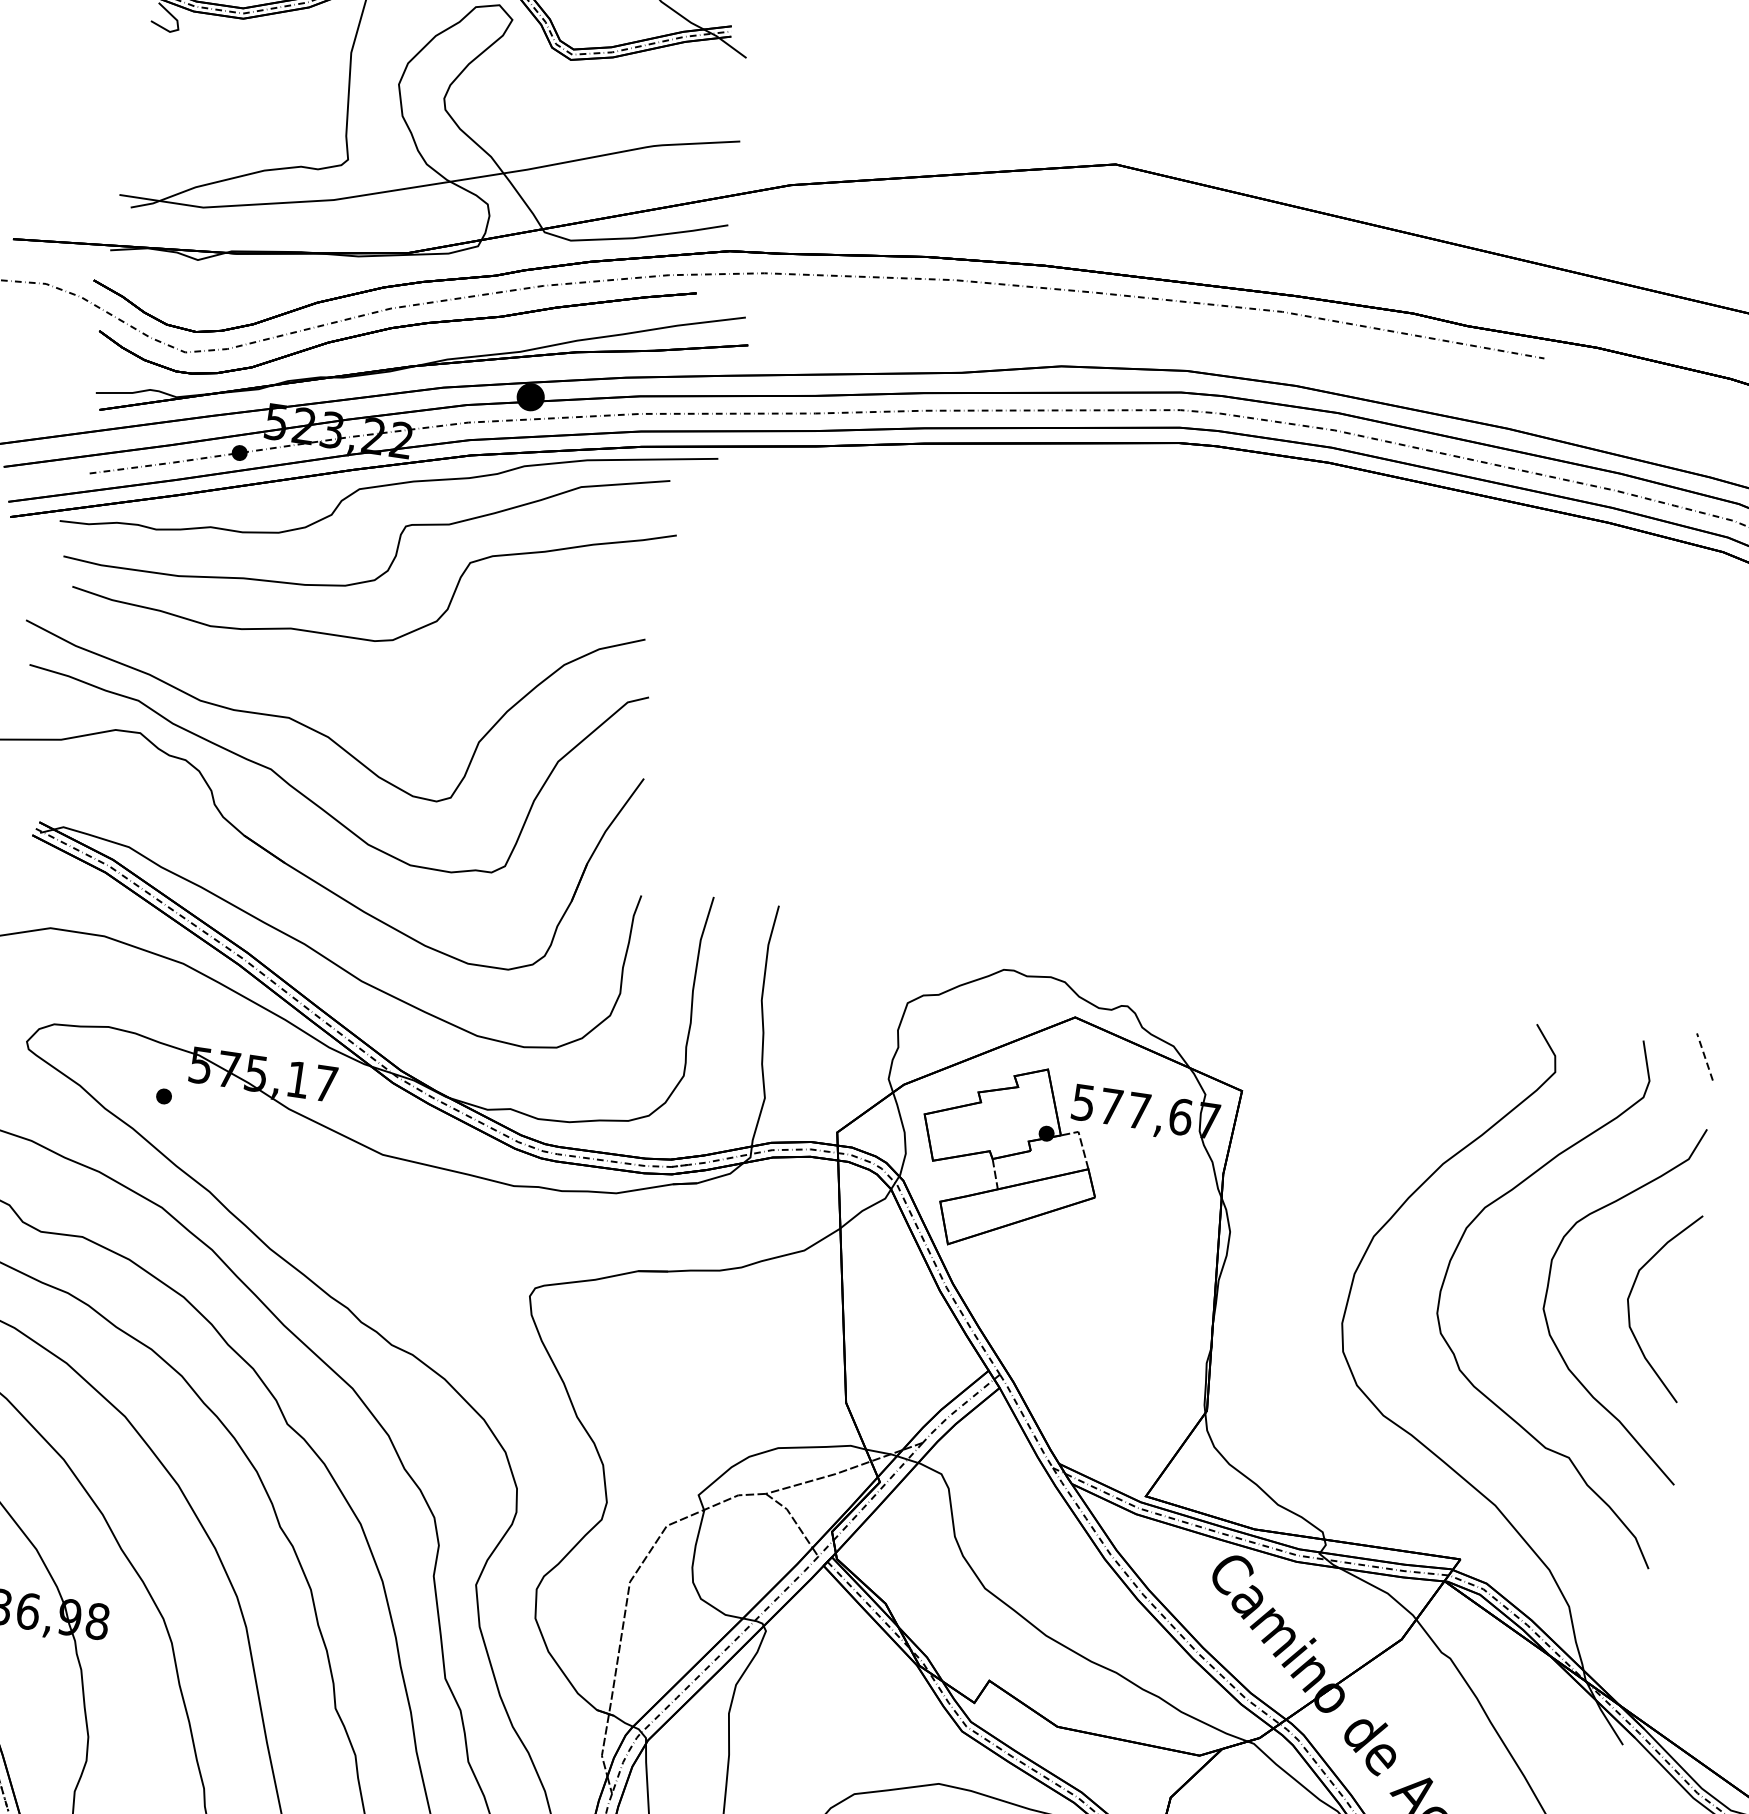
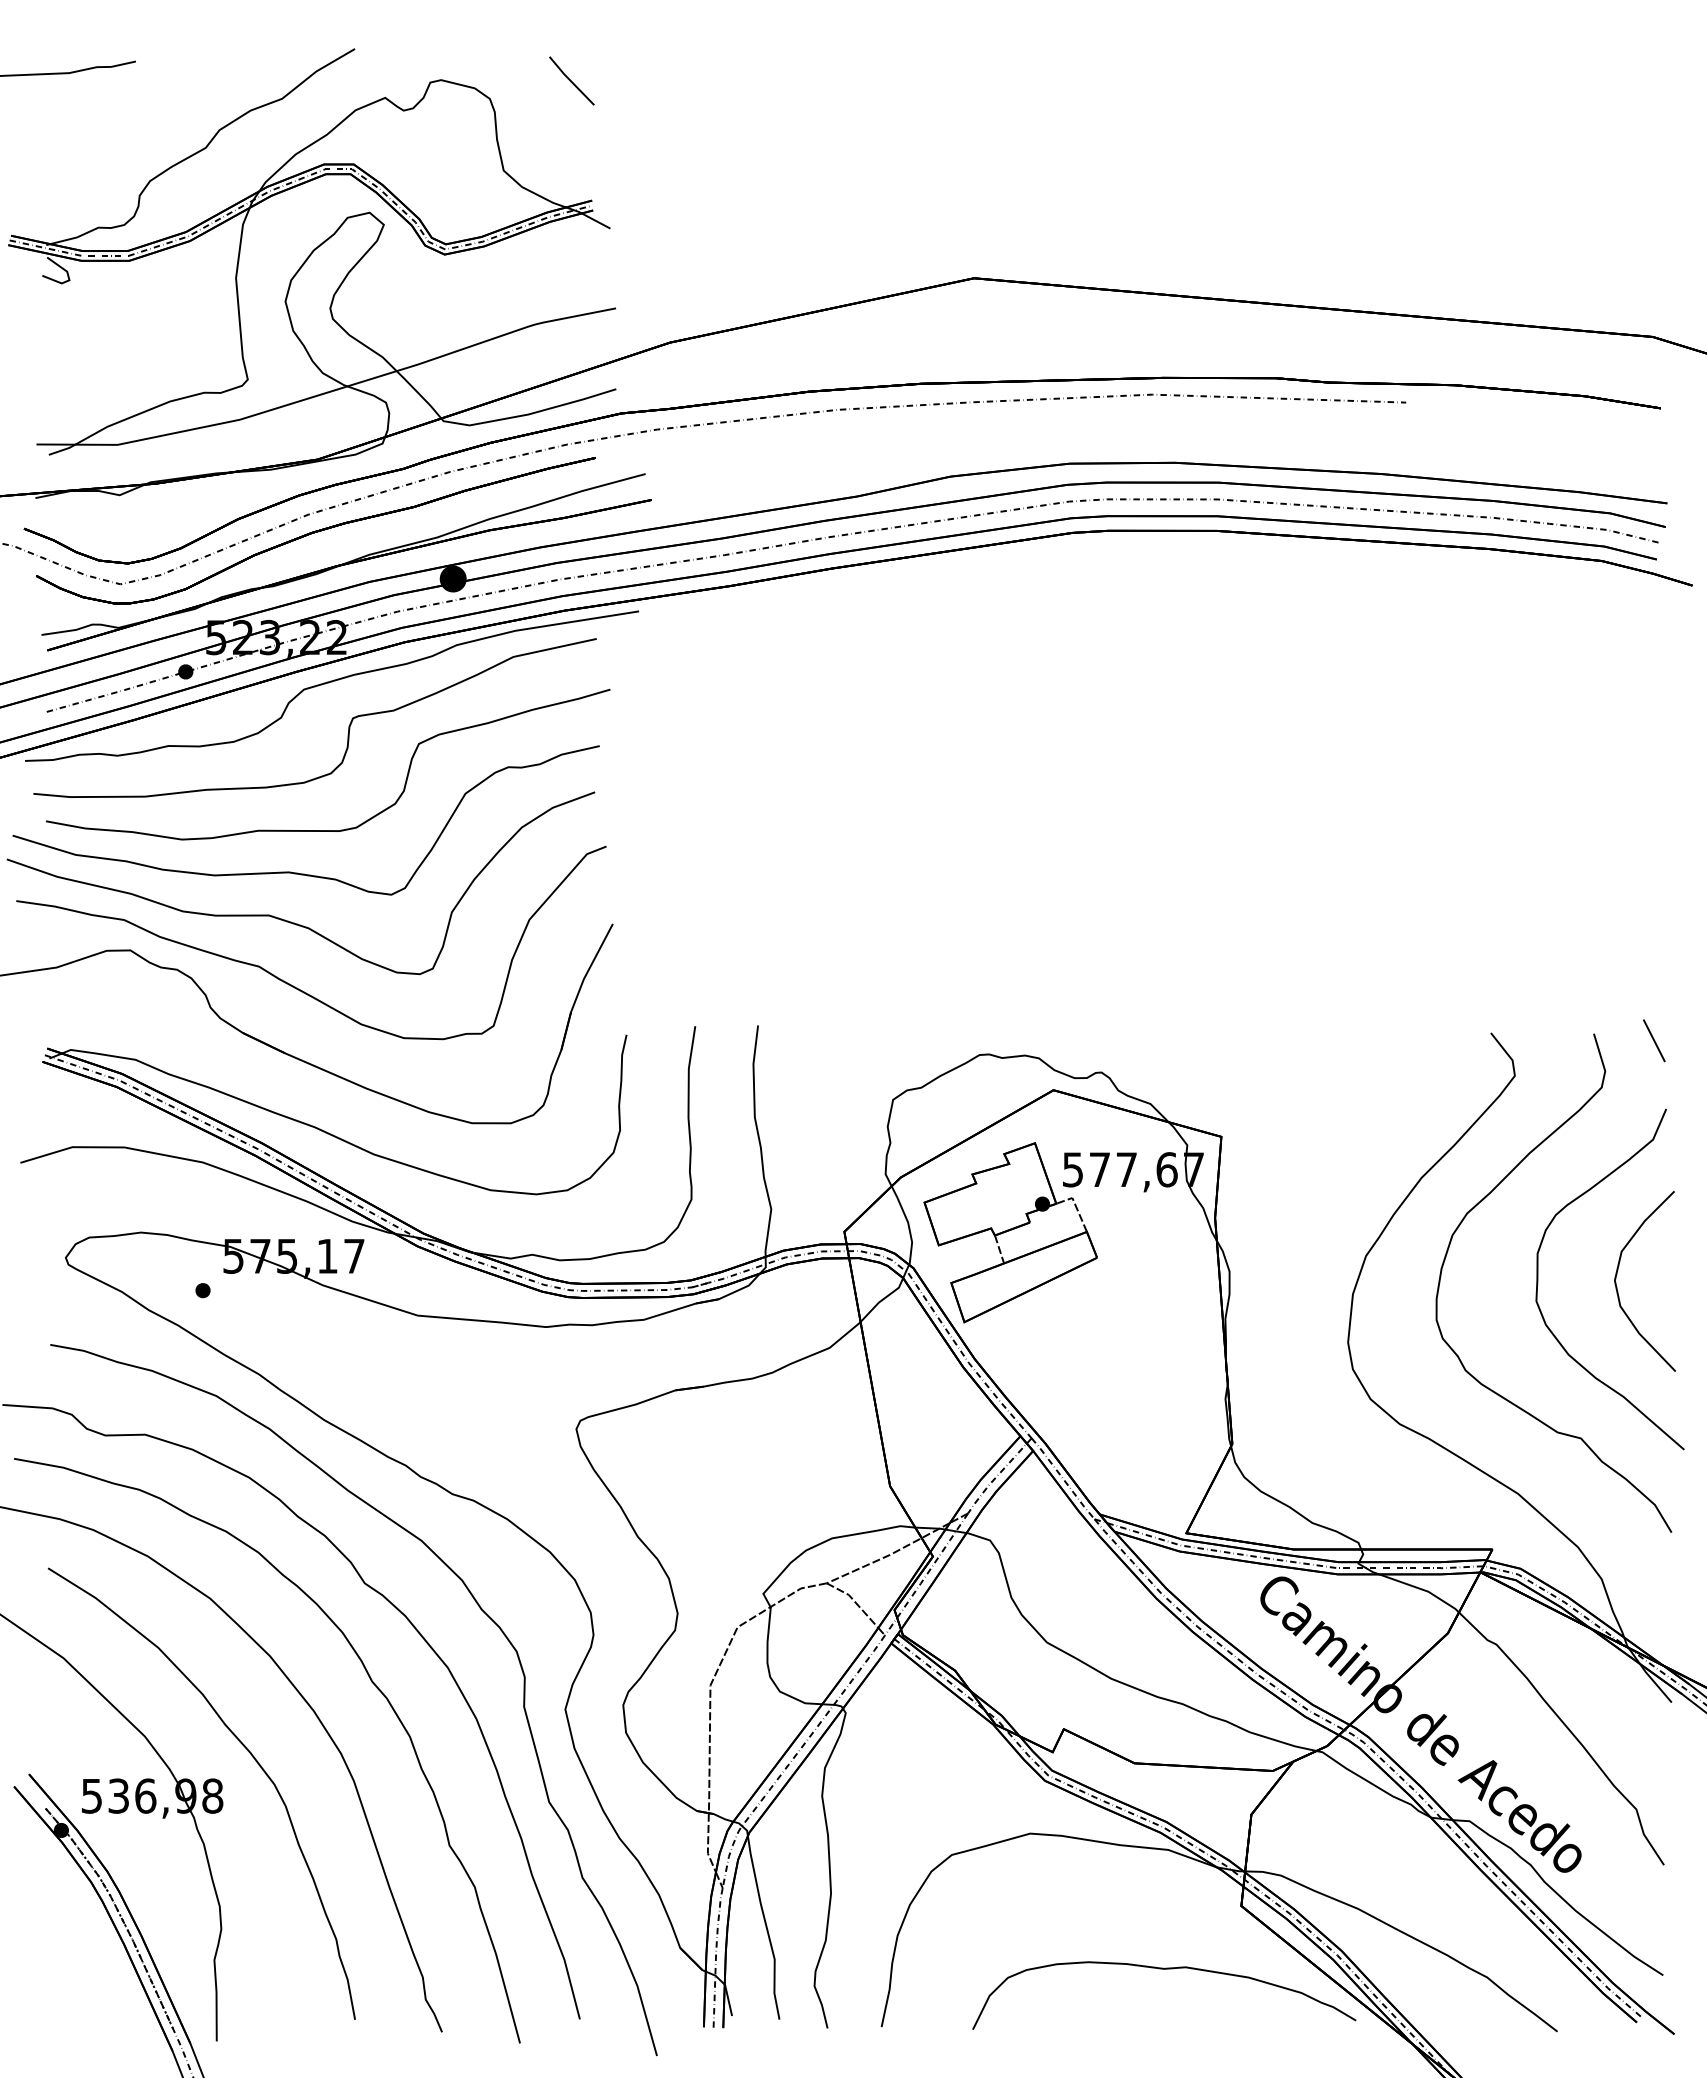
curve: (325, 677) -> (297, 872), added
line: (1705, 1056) -> (1654, 1040), dashed -> solid

